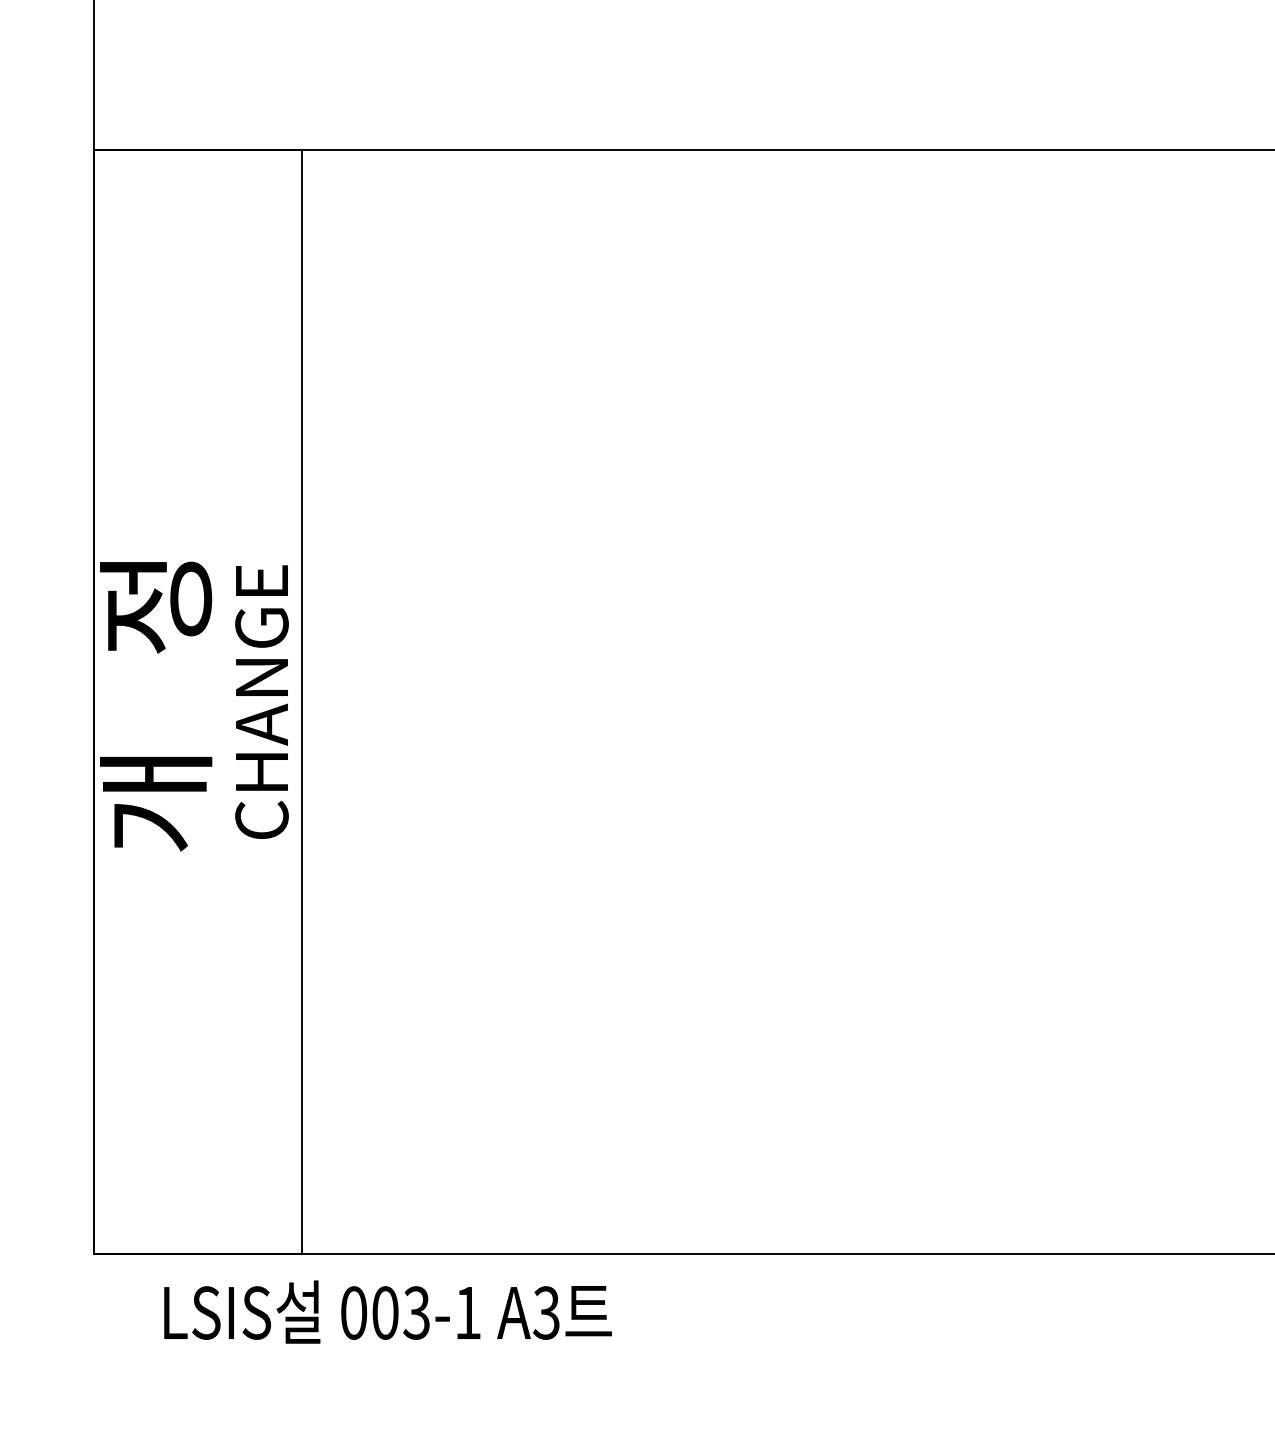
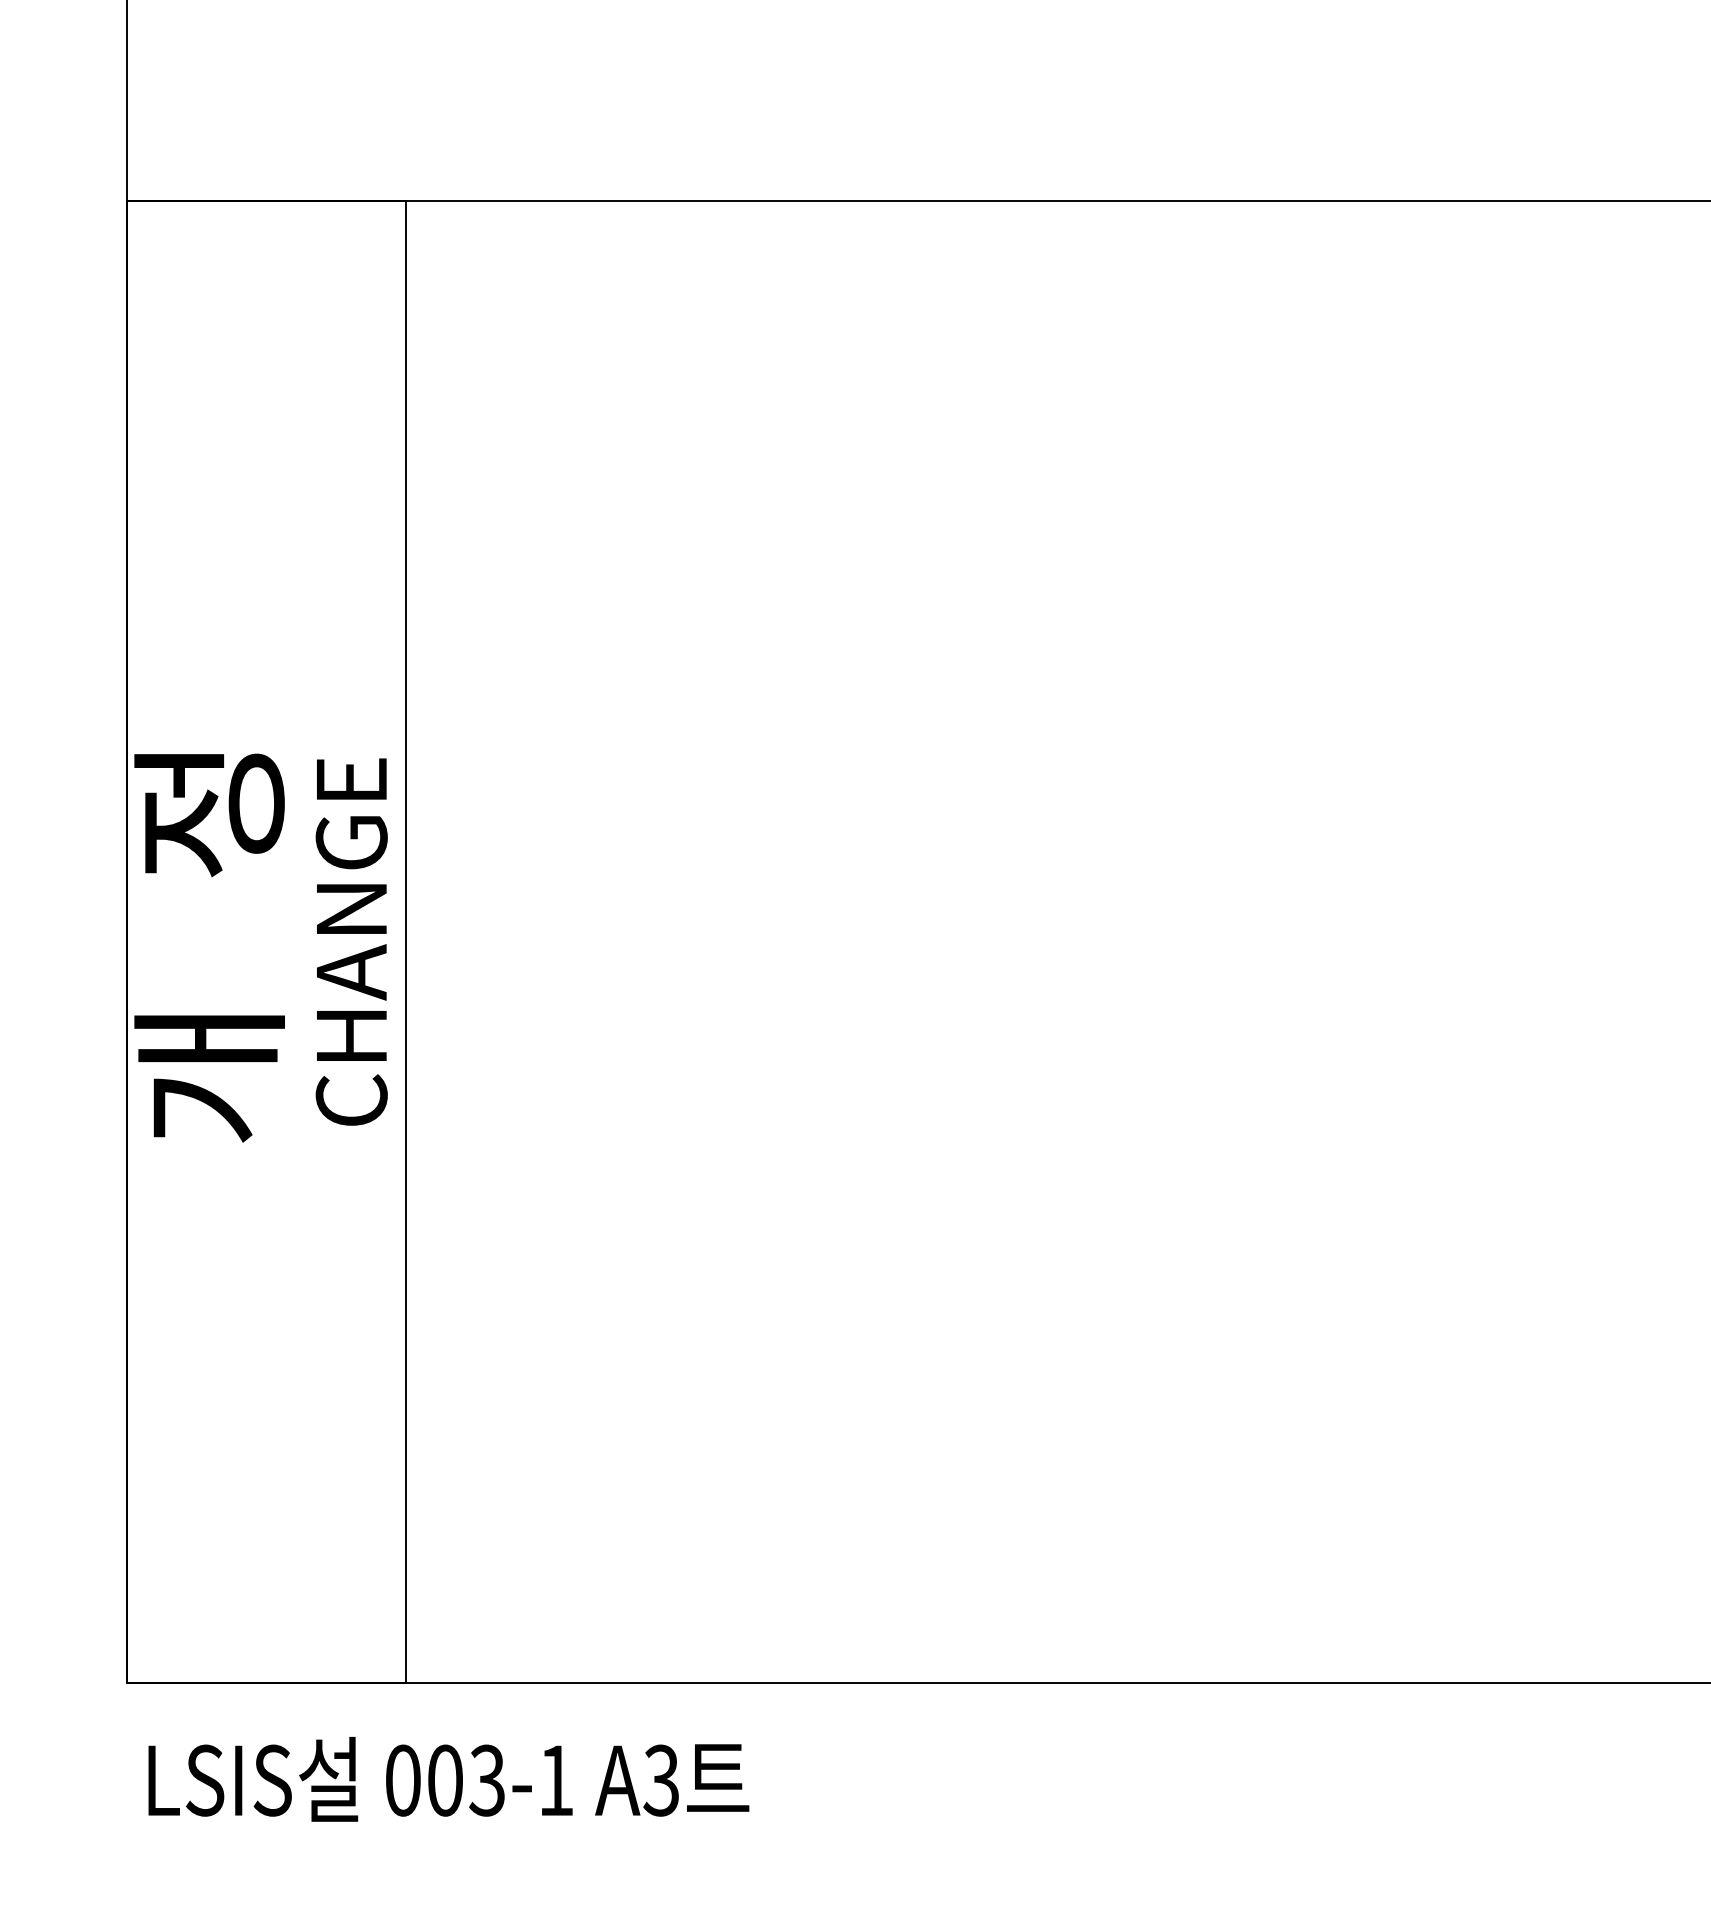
text: (387, 1311) -> (448, 1778), moved

